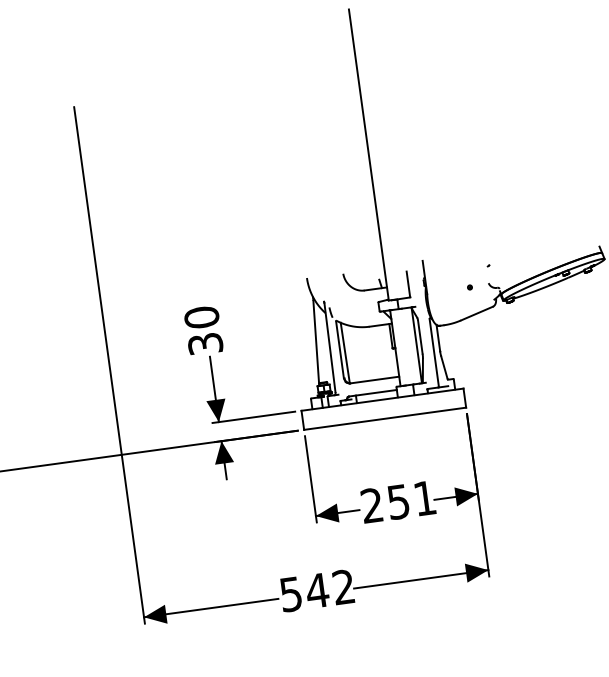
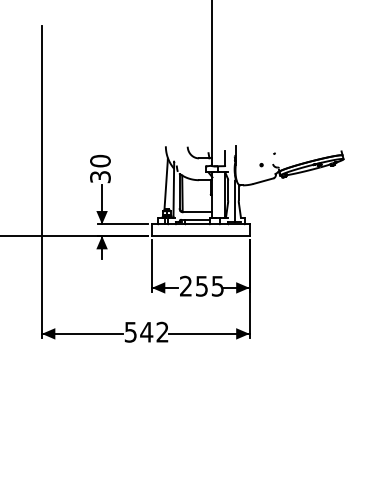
text: (424, 498) -> (217, 286), 251 -> 255

